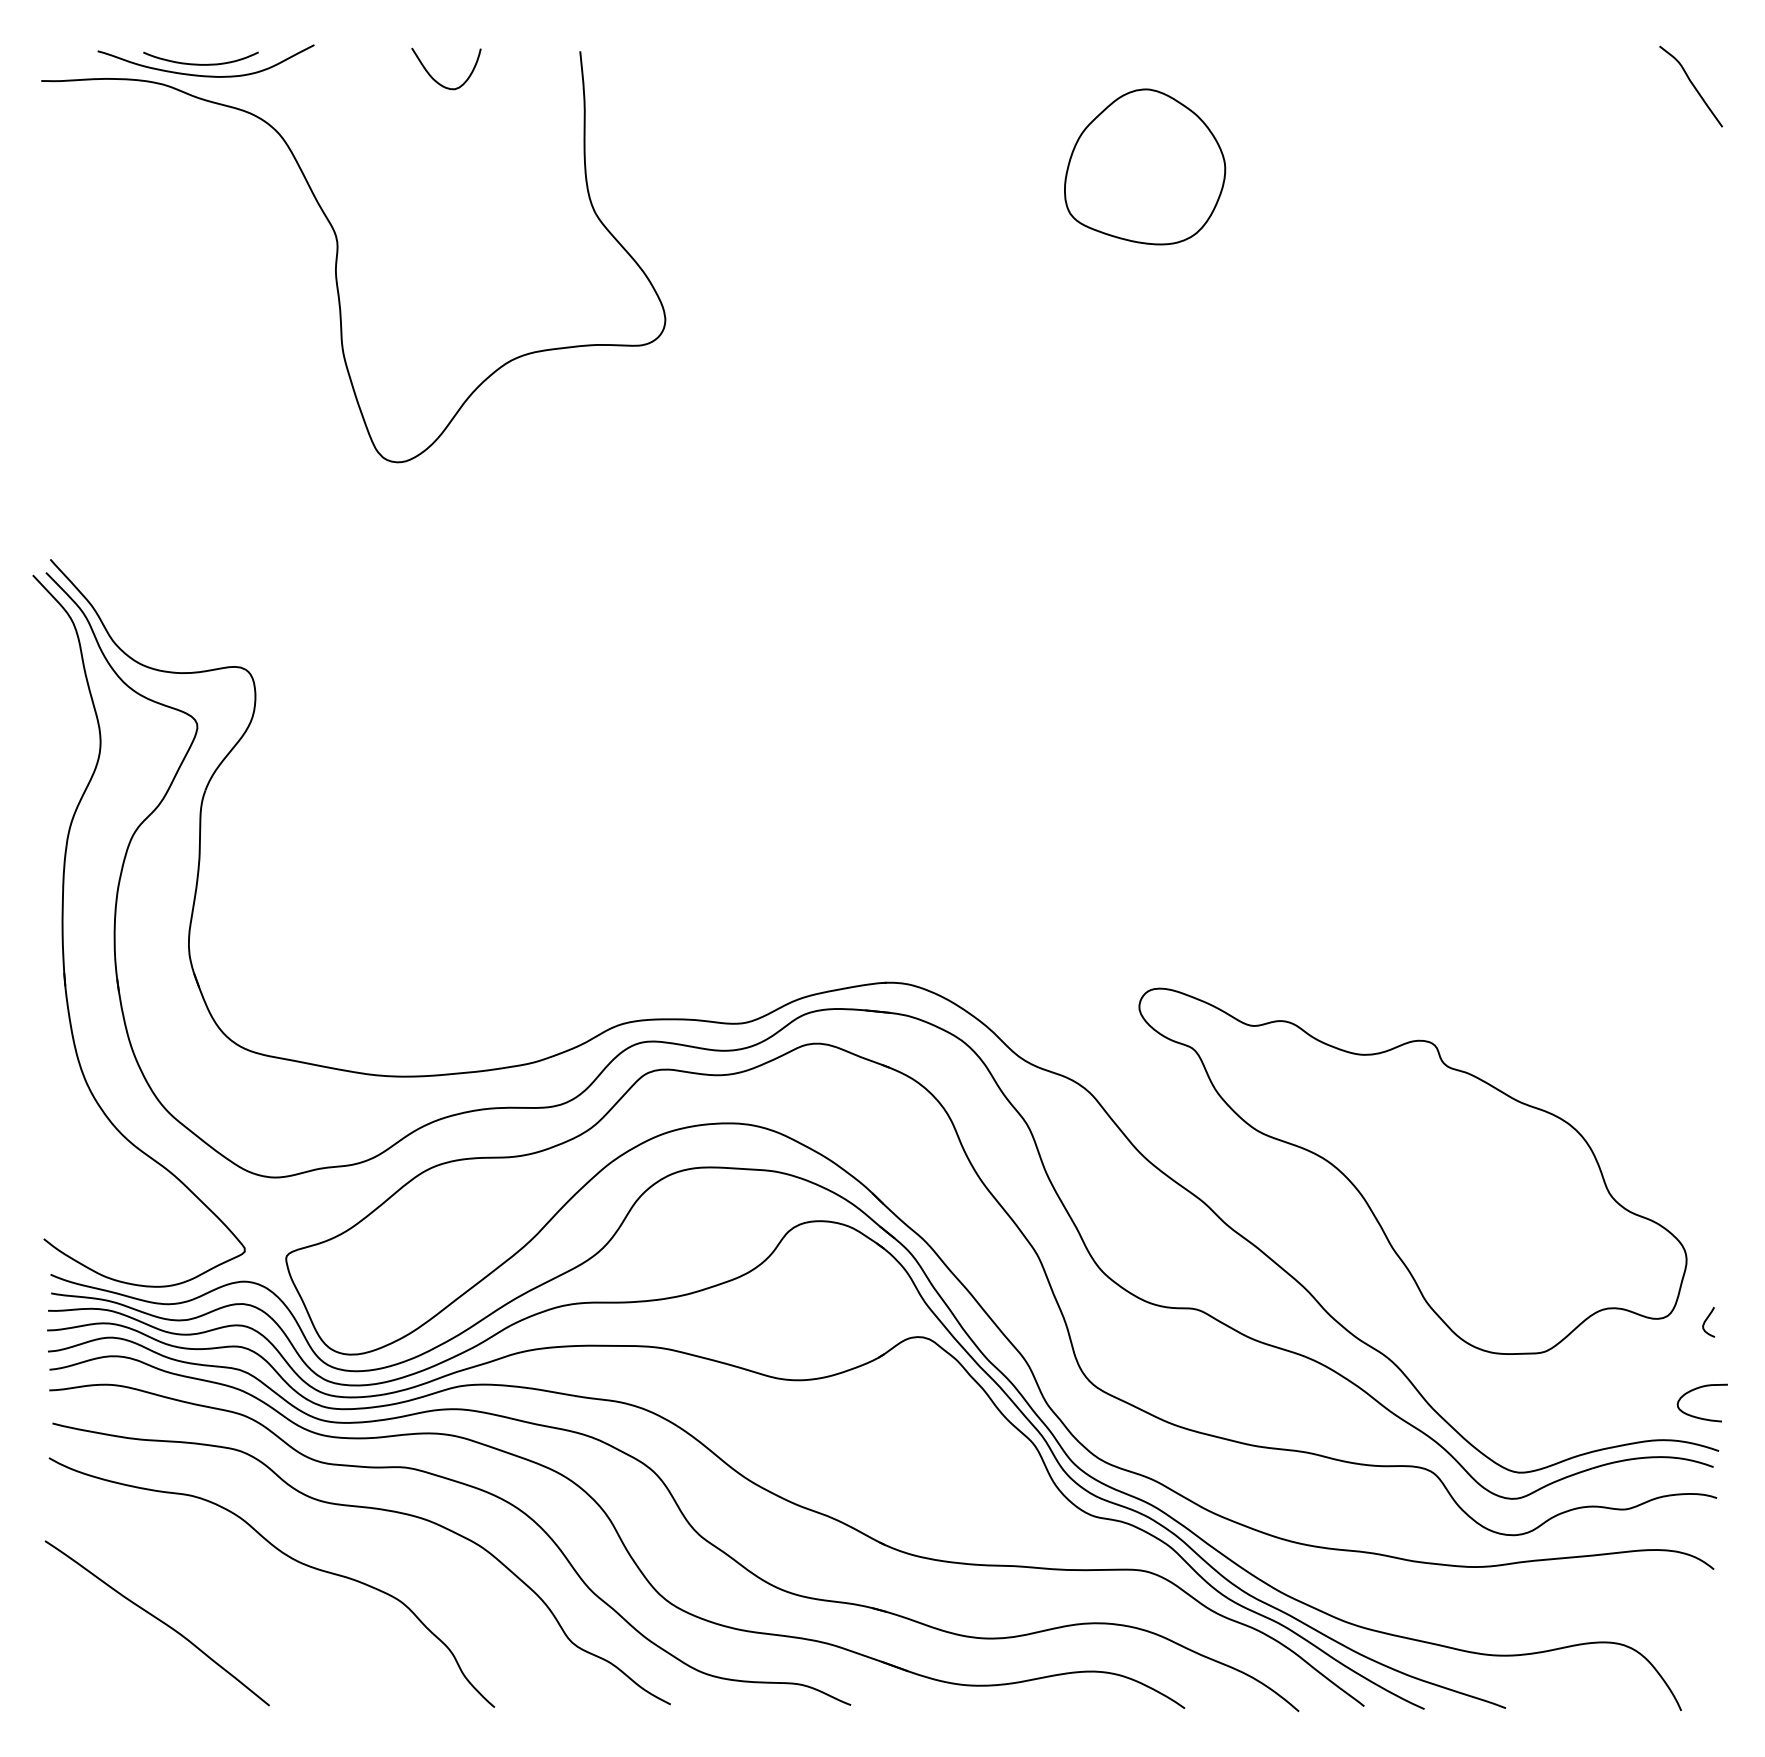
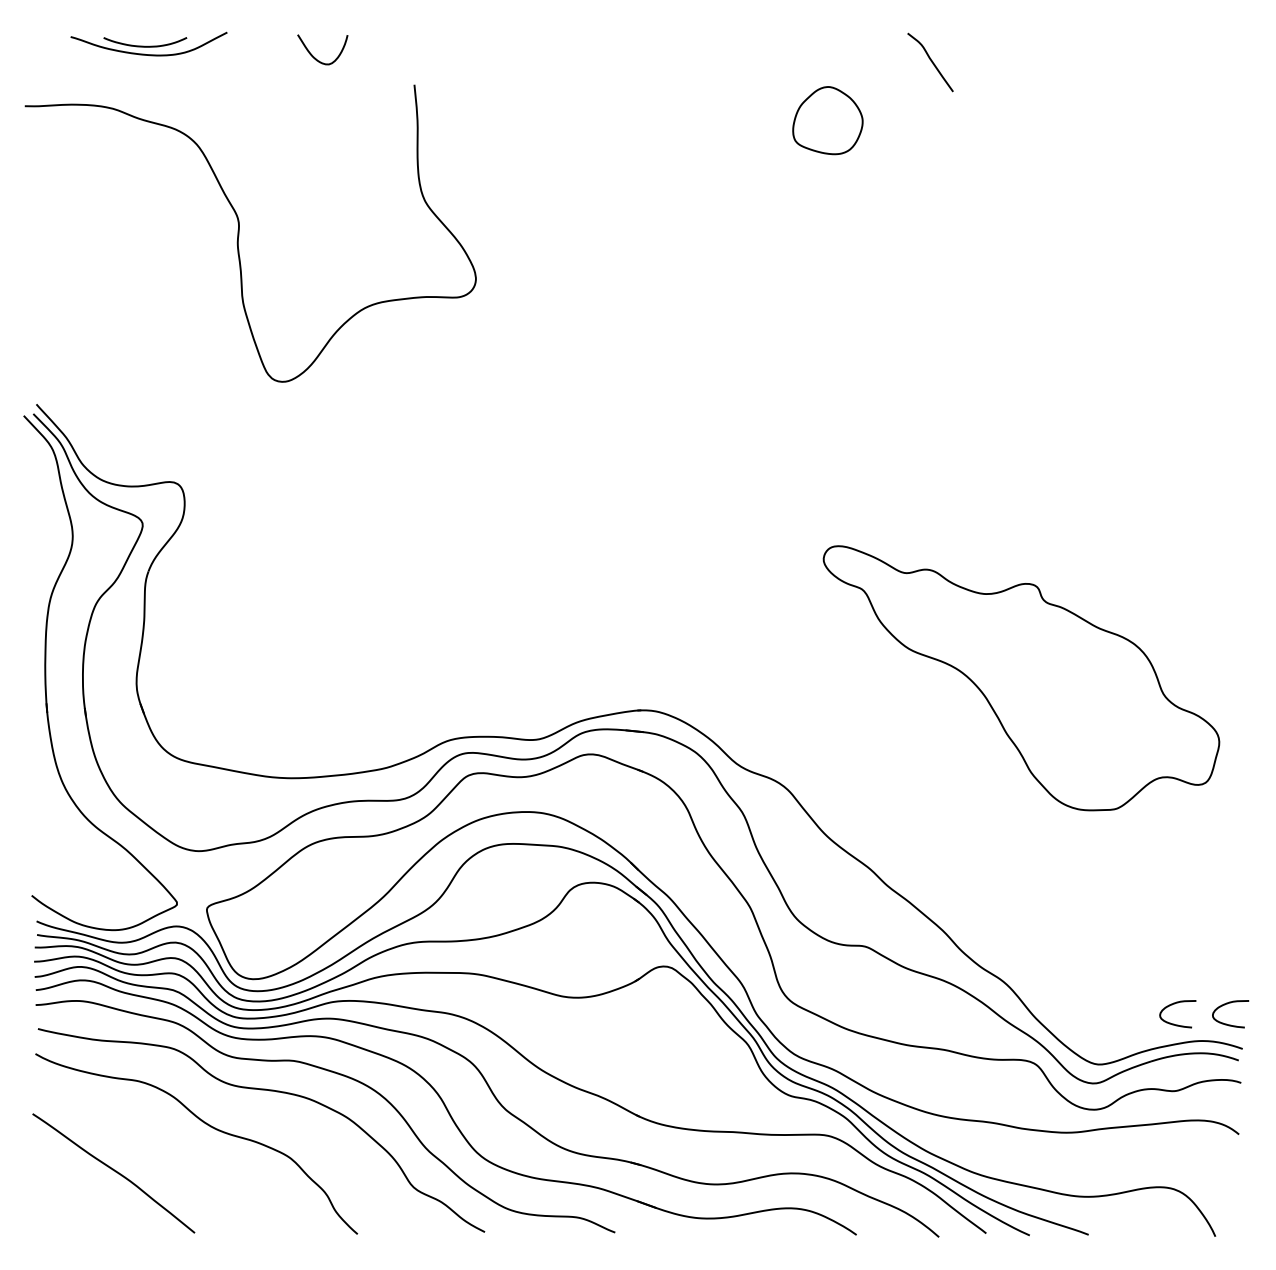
curve: (1692, 85) -> (931, 61), moved
part: (1145, 166) -> (828, 120), size x0.6
curve: (338, 253) -> (239, 230), moved
part: (1412, 1170) -> (1021, 677), moved
curve: (1706, 1321) -> (1233, 955), removed
curve: (1624, 1389) -> (1174, 1004), added

